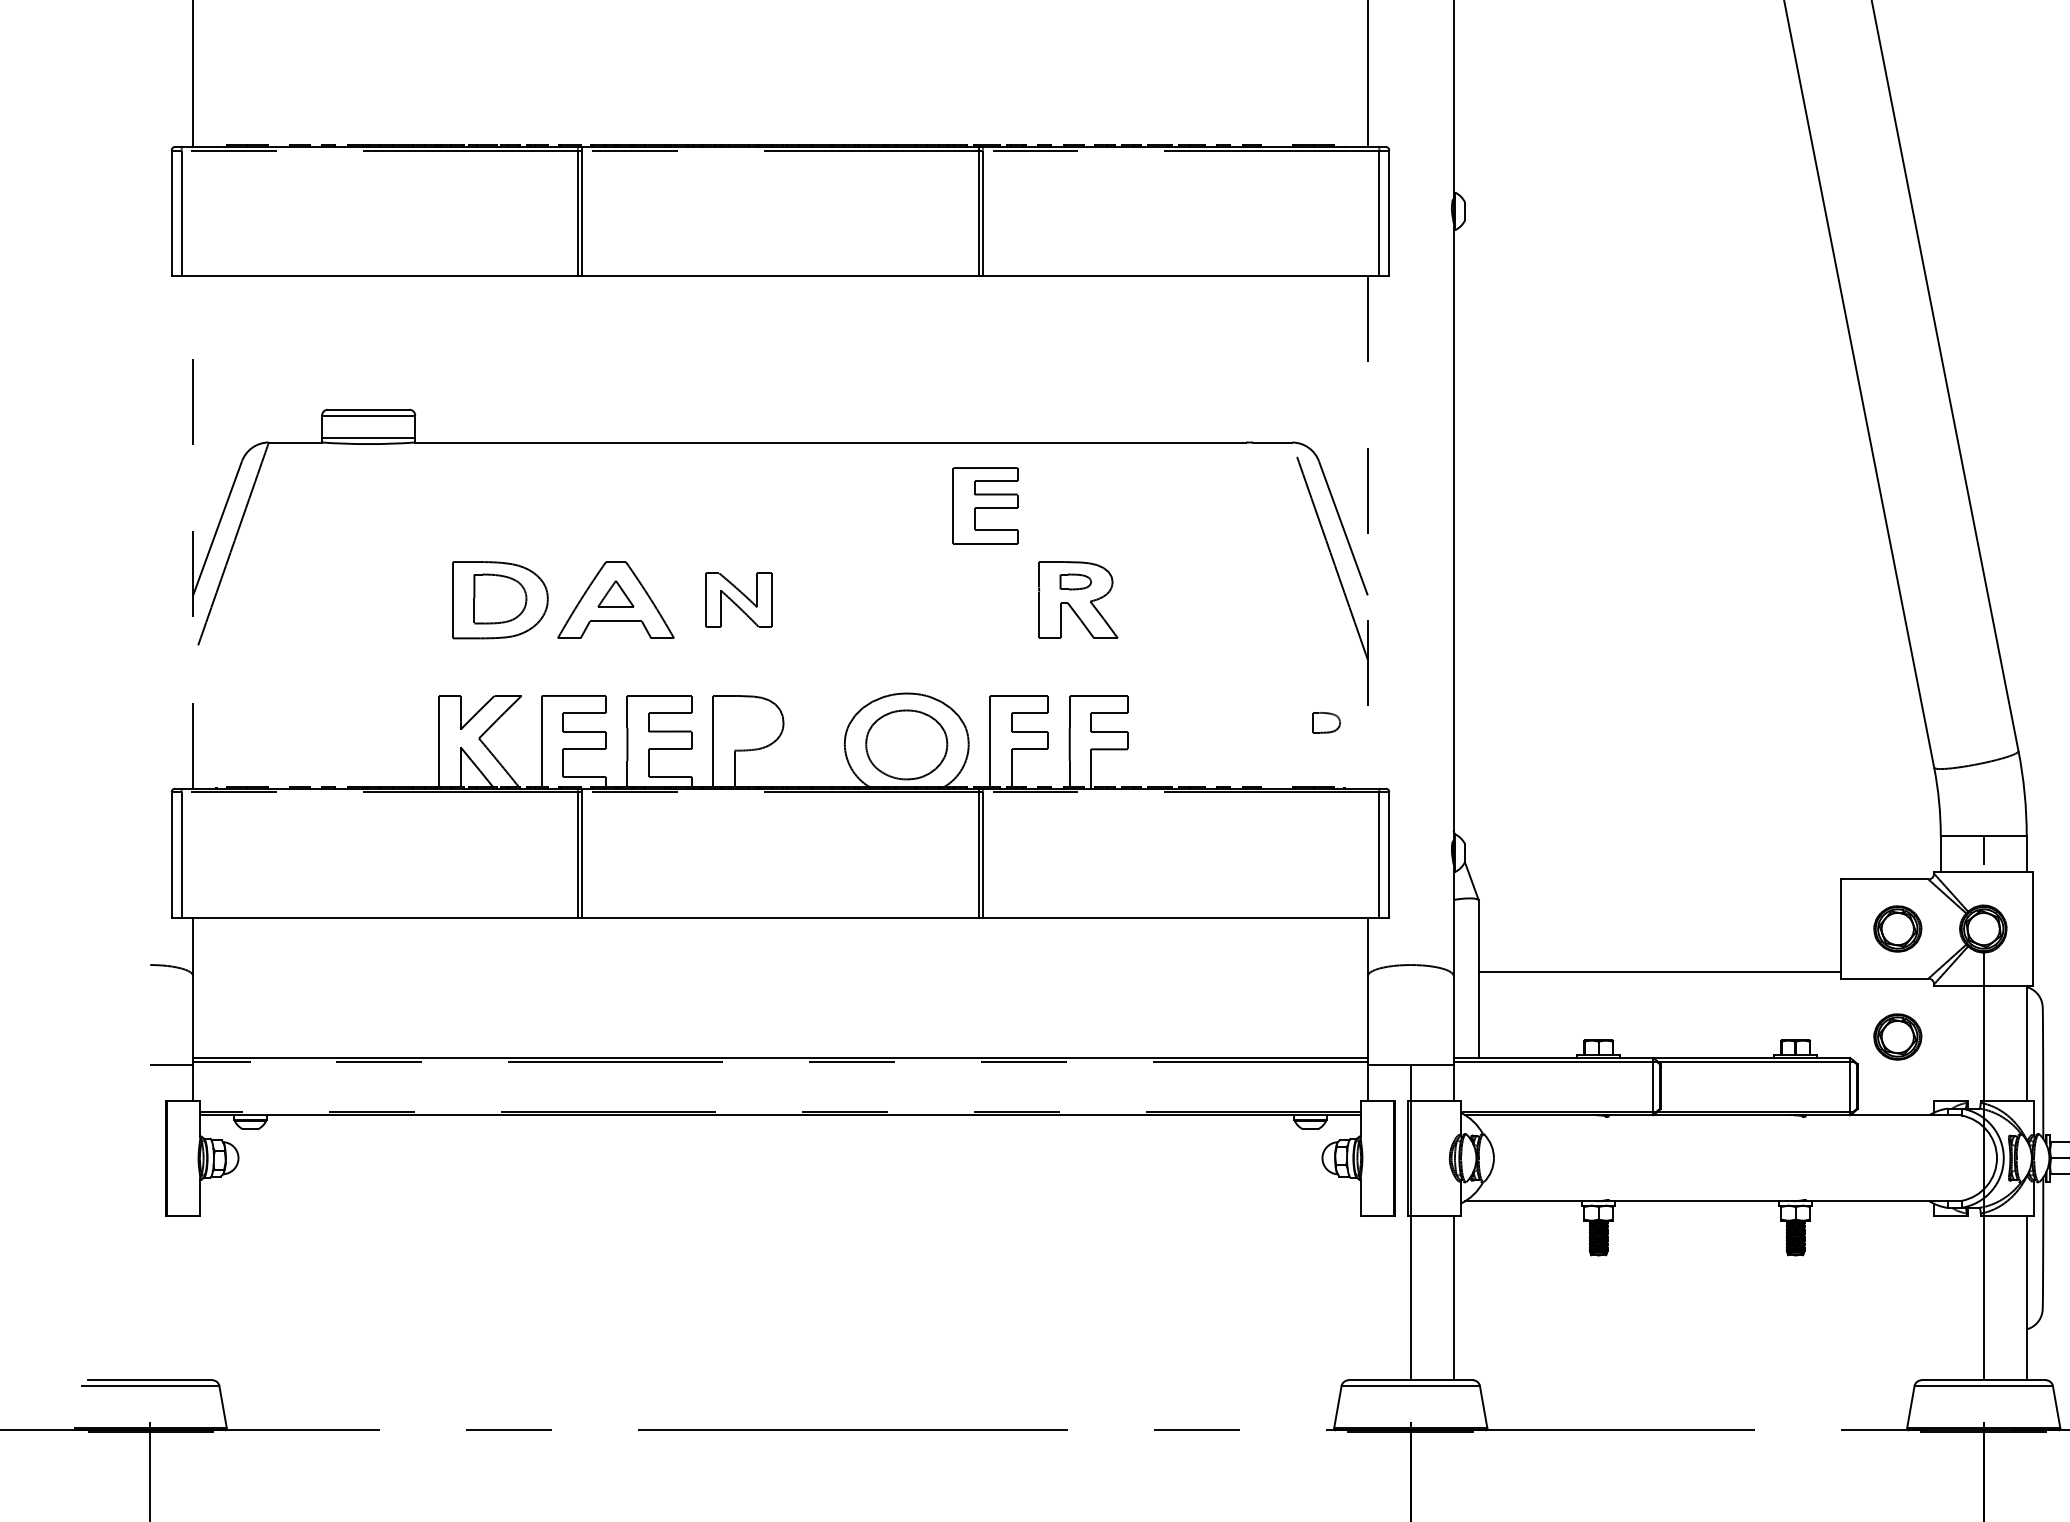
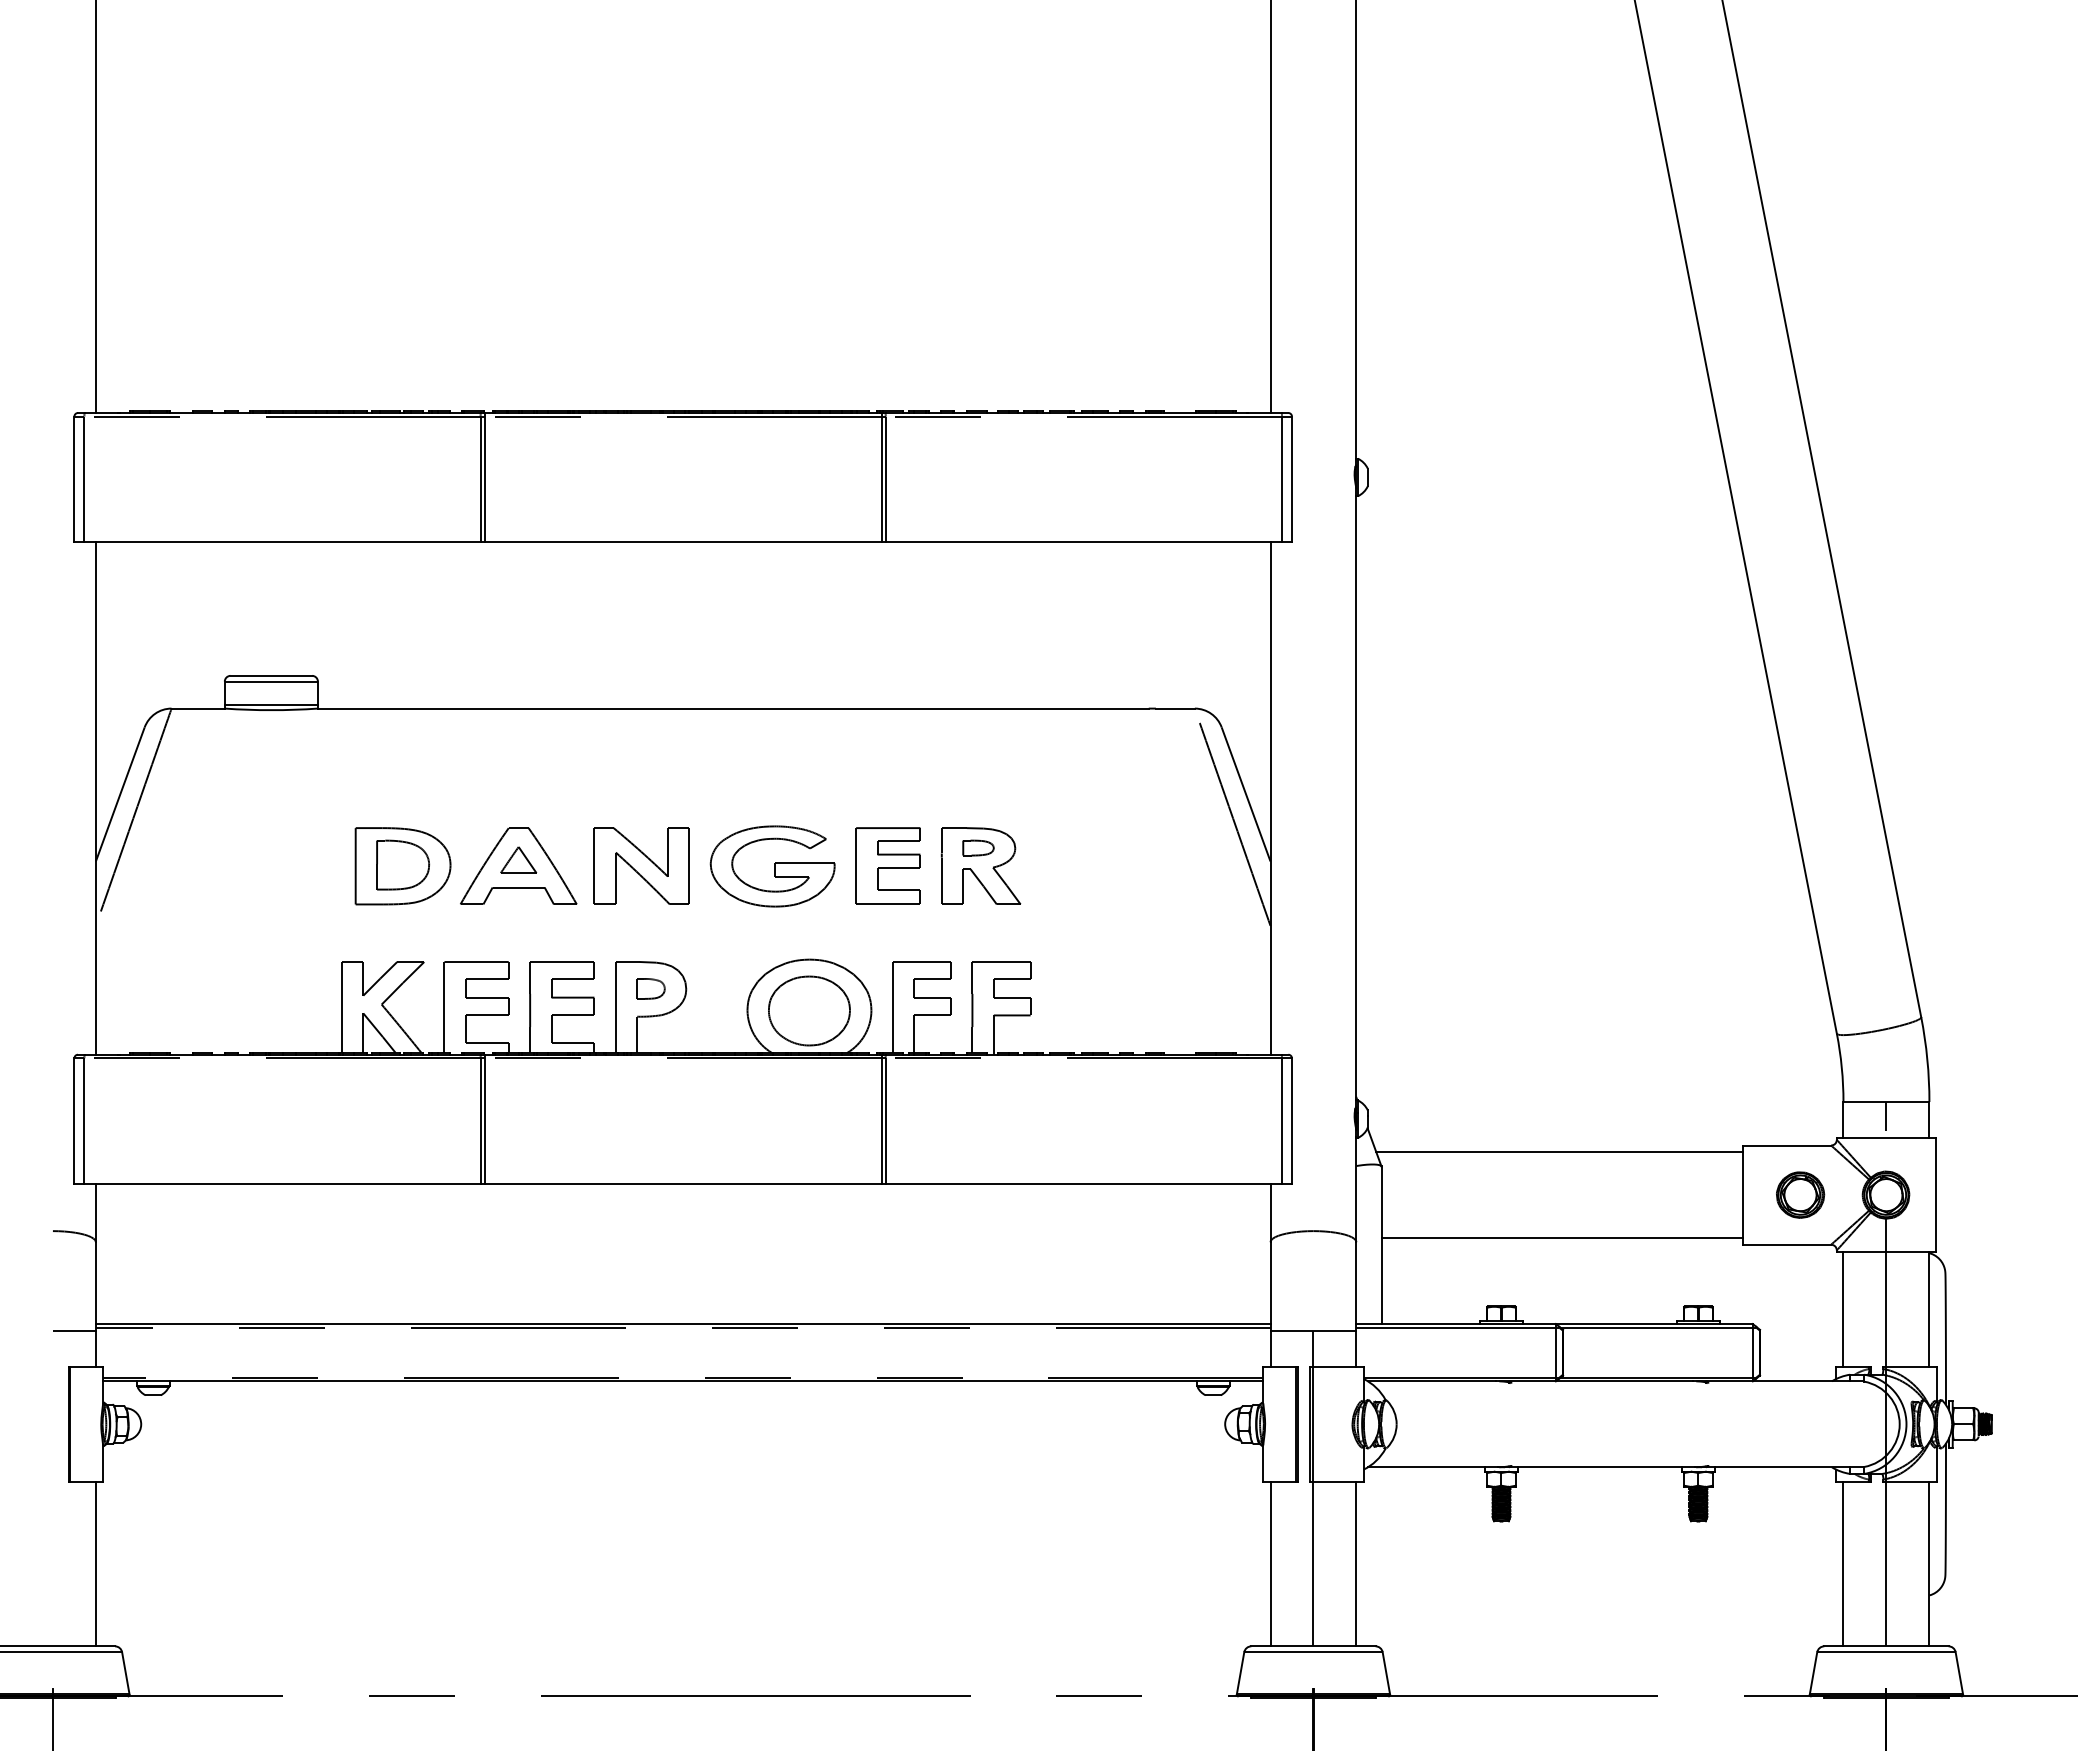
part: (984, 505) -> (887, 865), moved
line: (192, 531) -> (95, 797), dashed -> solid
line: (1367, 532) -> (1270, 798), dashed -> solid
part: (738, 599) -> (641, 865), size x1.43
part: (869, 600) -> (772, 866), added
part: (1325, 722) -> (650, 988), moved
line: (1656, 886) -> (1559, 1152), added
part: (1897, 1036) -> (1800, 1302), removed
line: (1940, 1043) -> (1843, 1309), added
line: (192, 1297) -> (95, 1563), added
line: (1367, 1297) -> (1270, 1563), added
line: (1940, 1297) -> (1843, 1563), added

